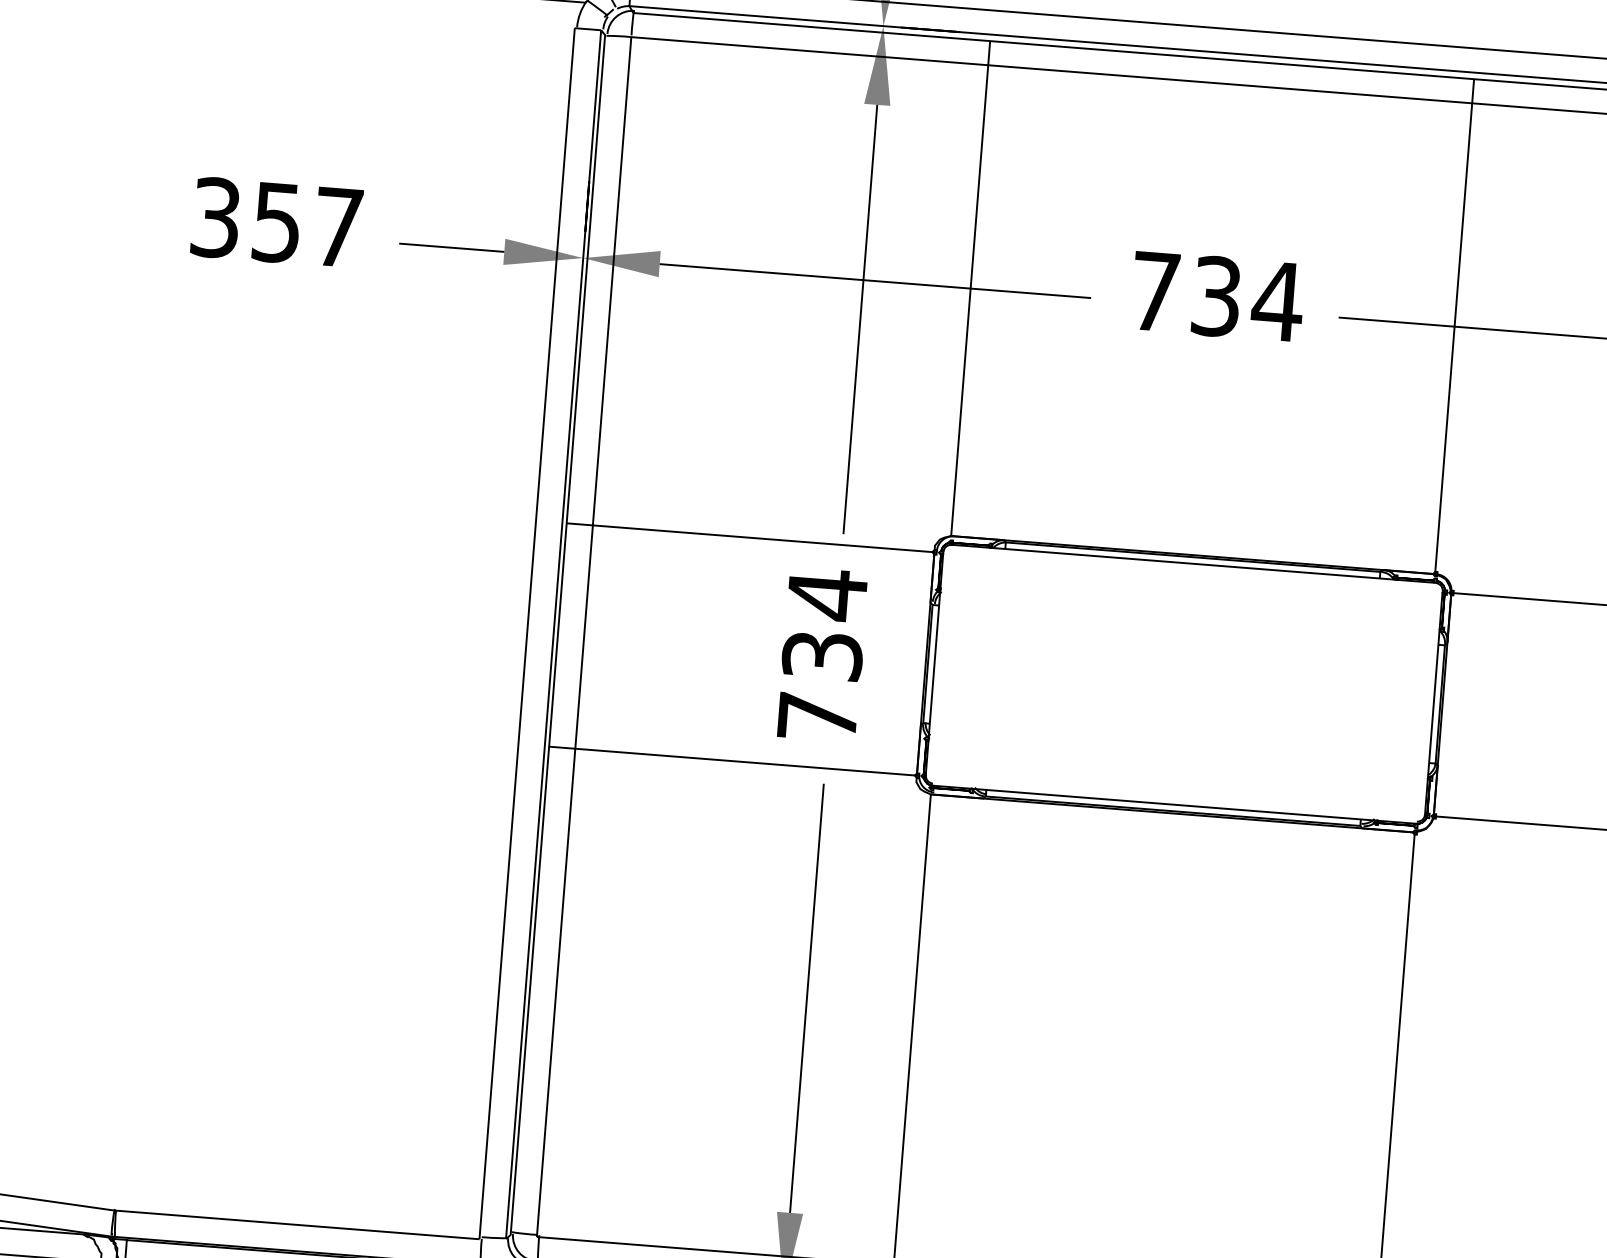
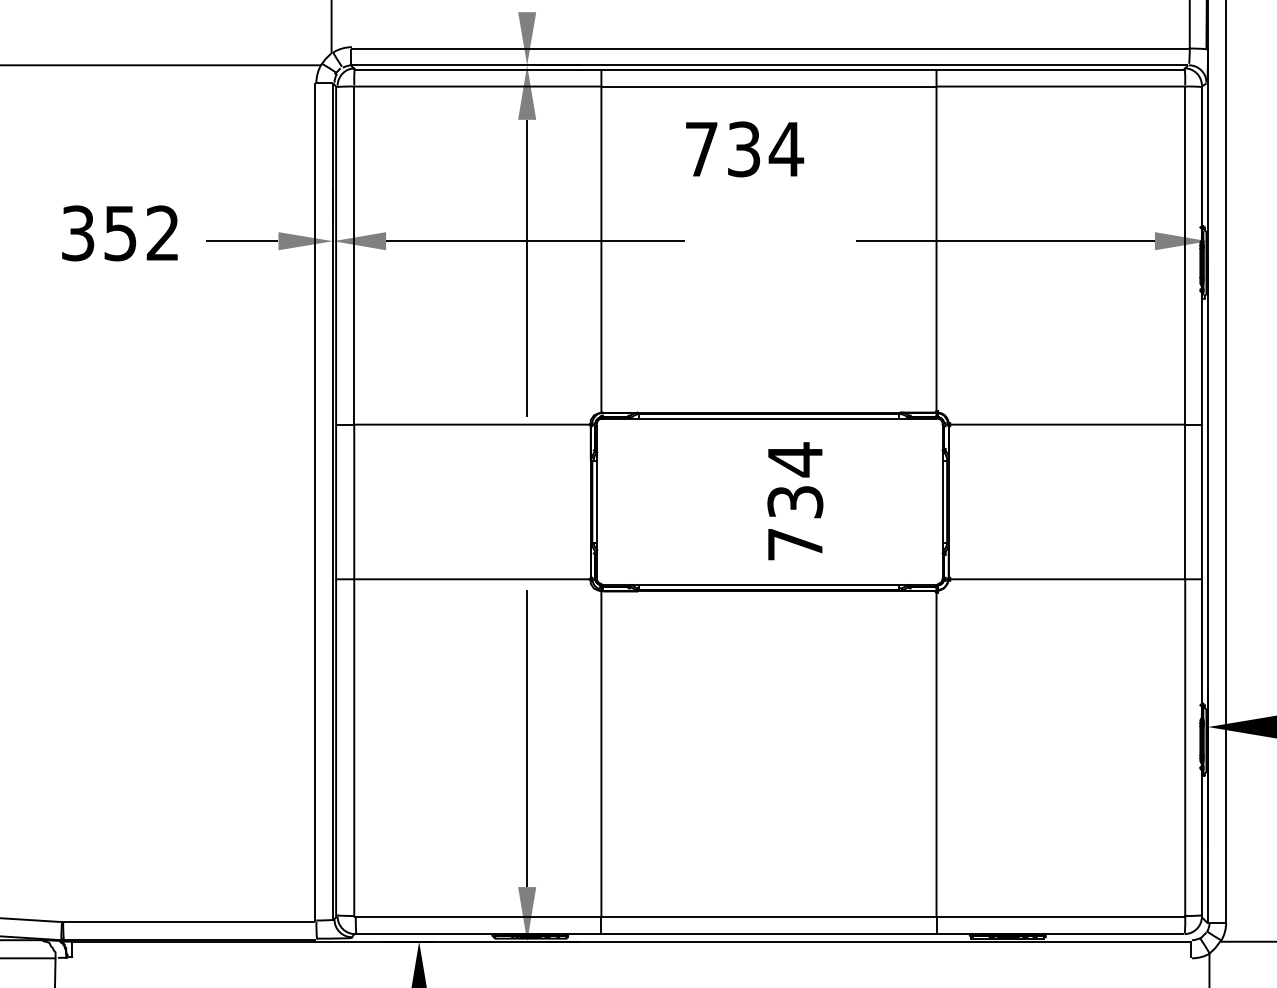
text: (337, 226) -> (162, 232), 357 -> 352
text: (1218, 296) -> (745, 149), moved
text: (822, 655) -> (795, 501), moved

